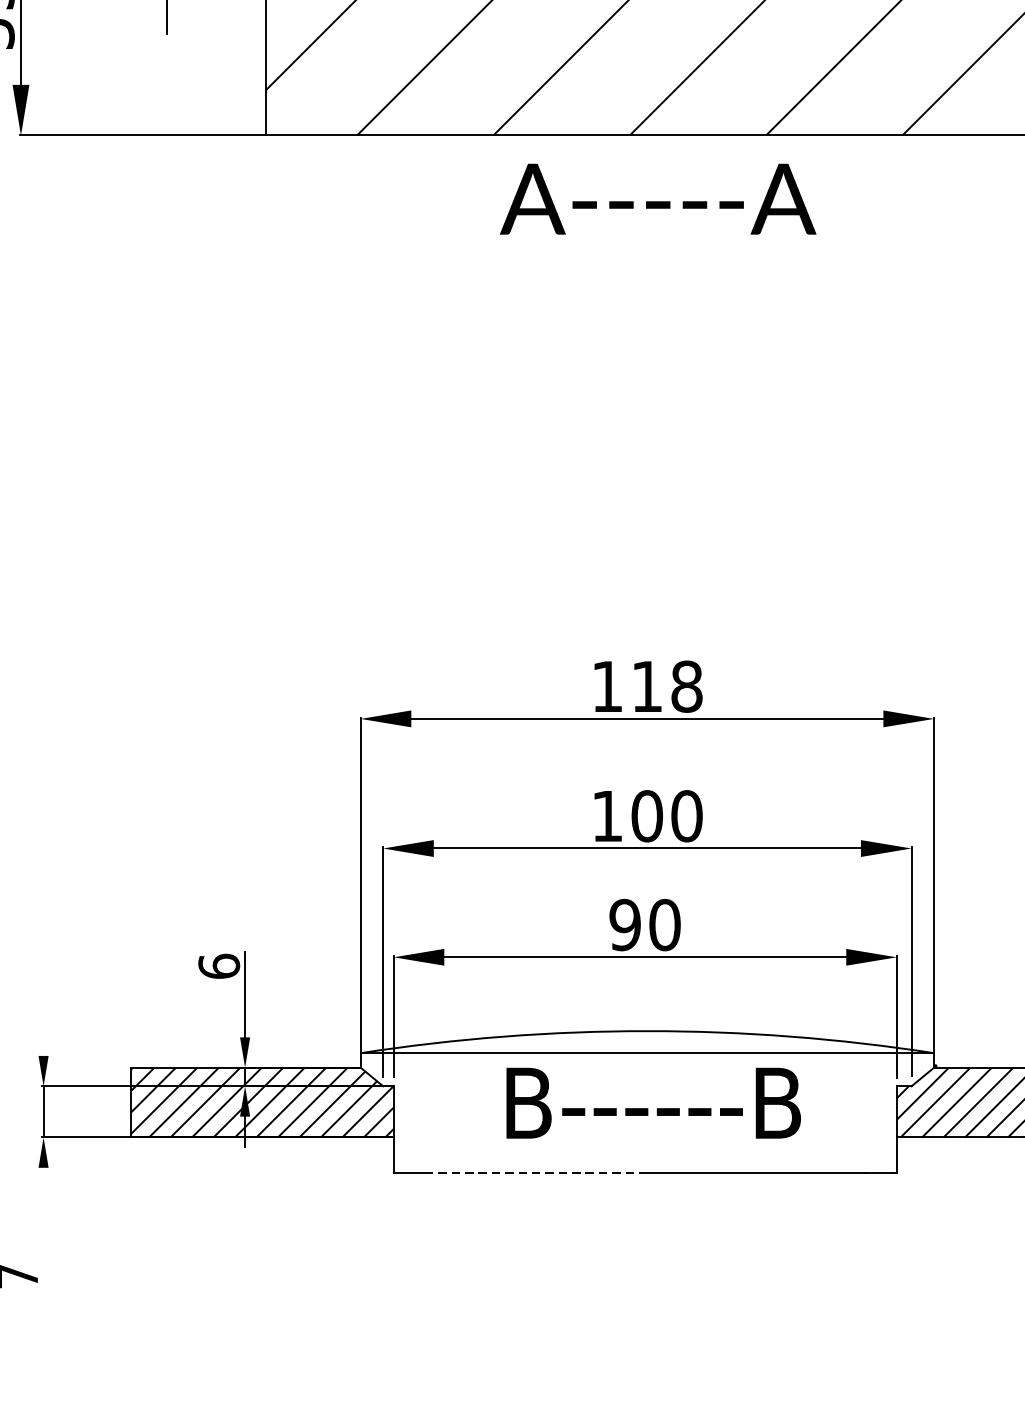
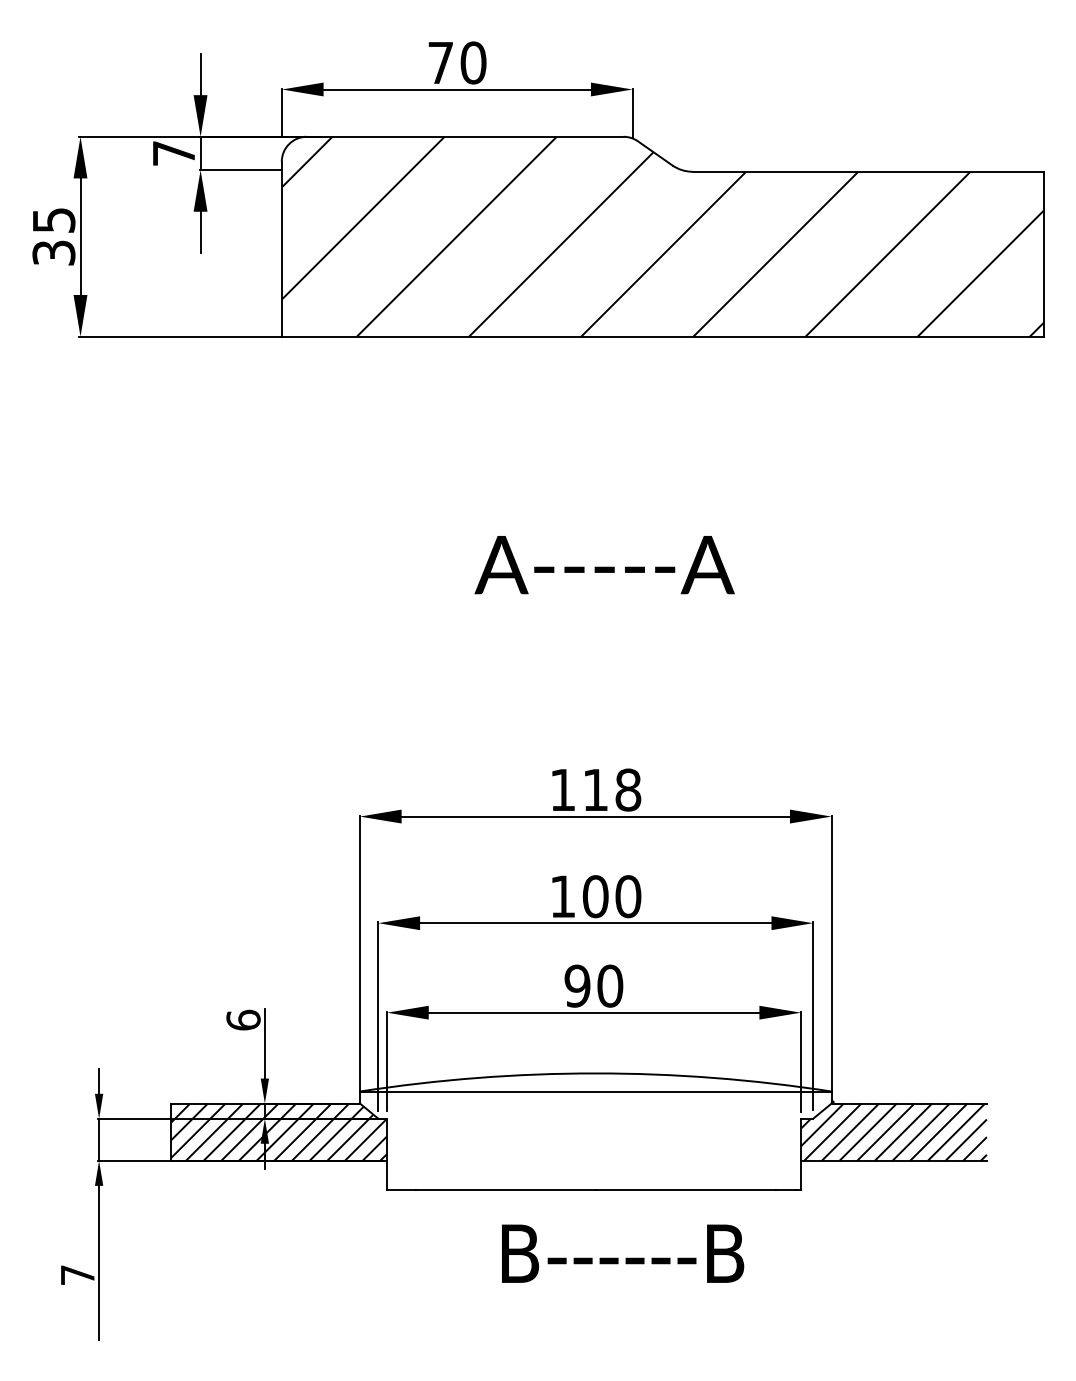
text: (657, 199) -> (604, 565), moved
line: (44, 1039) -> (99, 1080), added
text: (654, 1102) -> (623, 1253), moved
line: (537, 1173) -> (505, 1190), dashed -> solid
line: (44, 1260) -> (99, 1262), added

